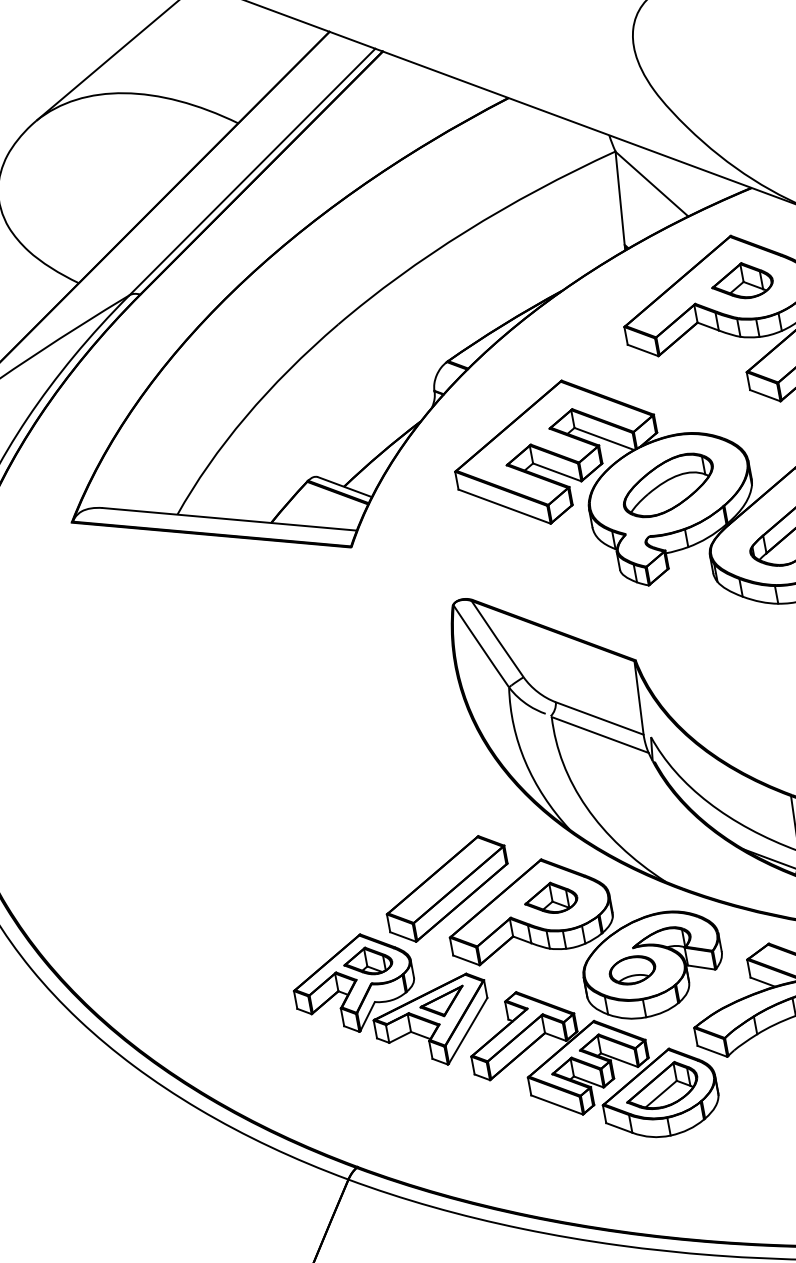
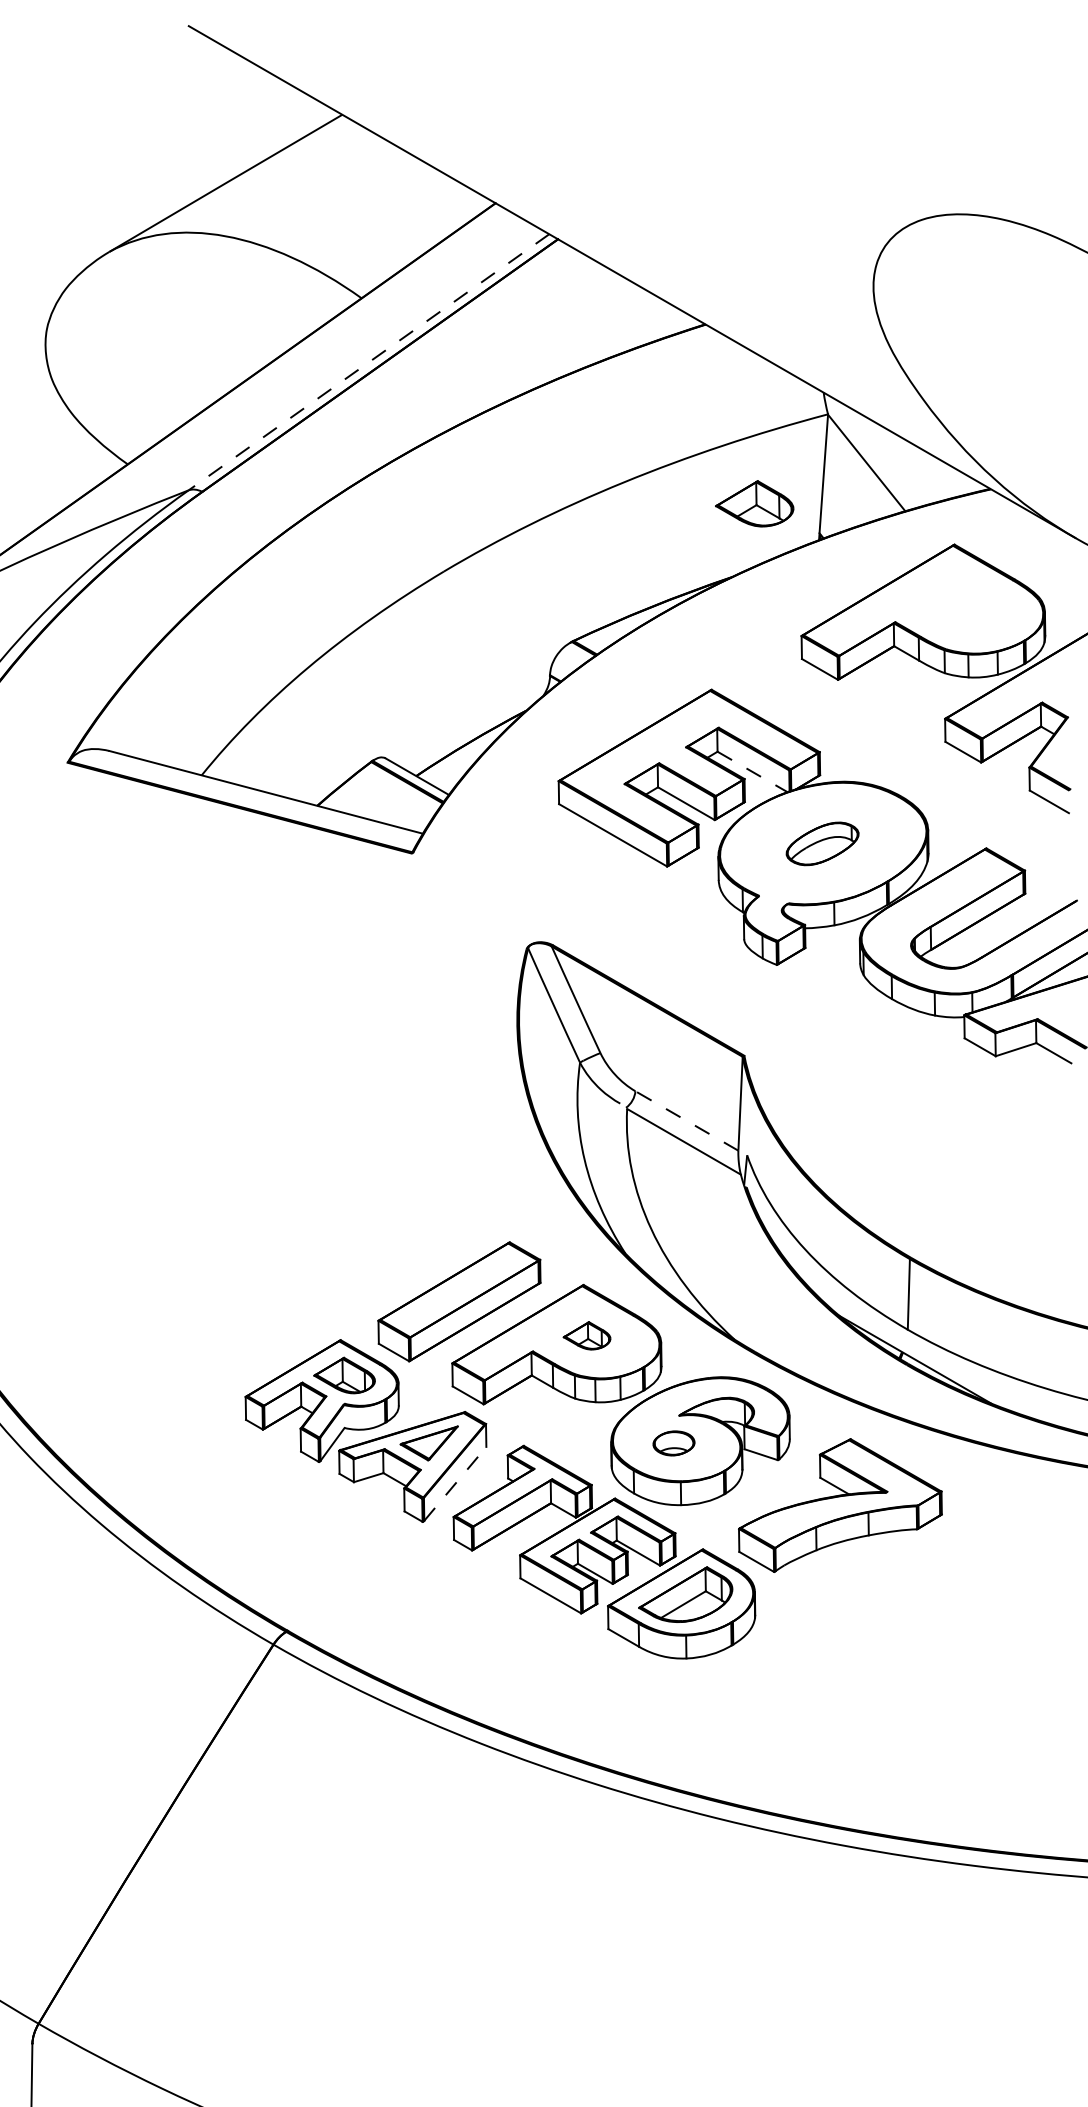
line: (252, 172) -> (368, 362), solid -> dashed
part: (741, 280) -> (754, 503), moved
line: (604, 439) -> (752, 772), solid -> dashed
part: (668, 485) -> (822, 843), size x0.6
line: (599, 718) -> (686, 1120), solid -> dashed
part: (550, 898) -> (586, 1335), size x0.7
part: (632, 970) -> (673, 1443), size x0.7
line: (468, 1030) -> (455, 1483), solid -> dashed

